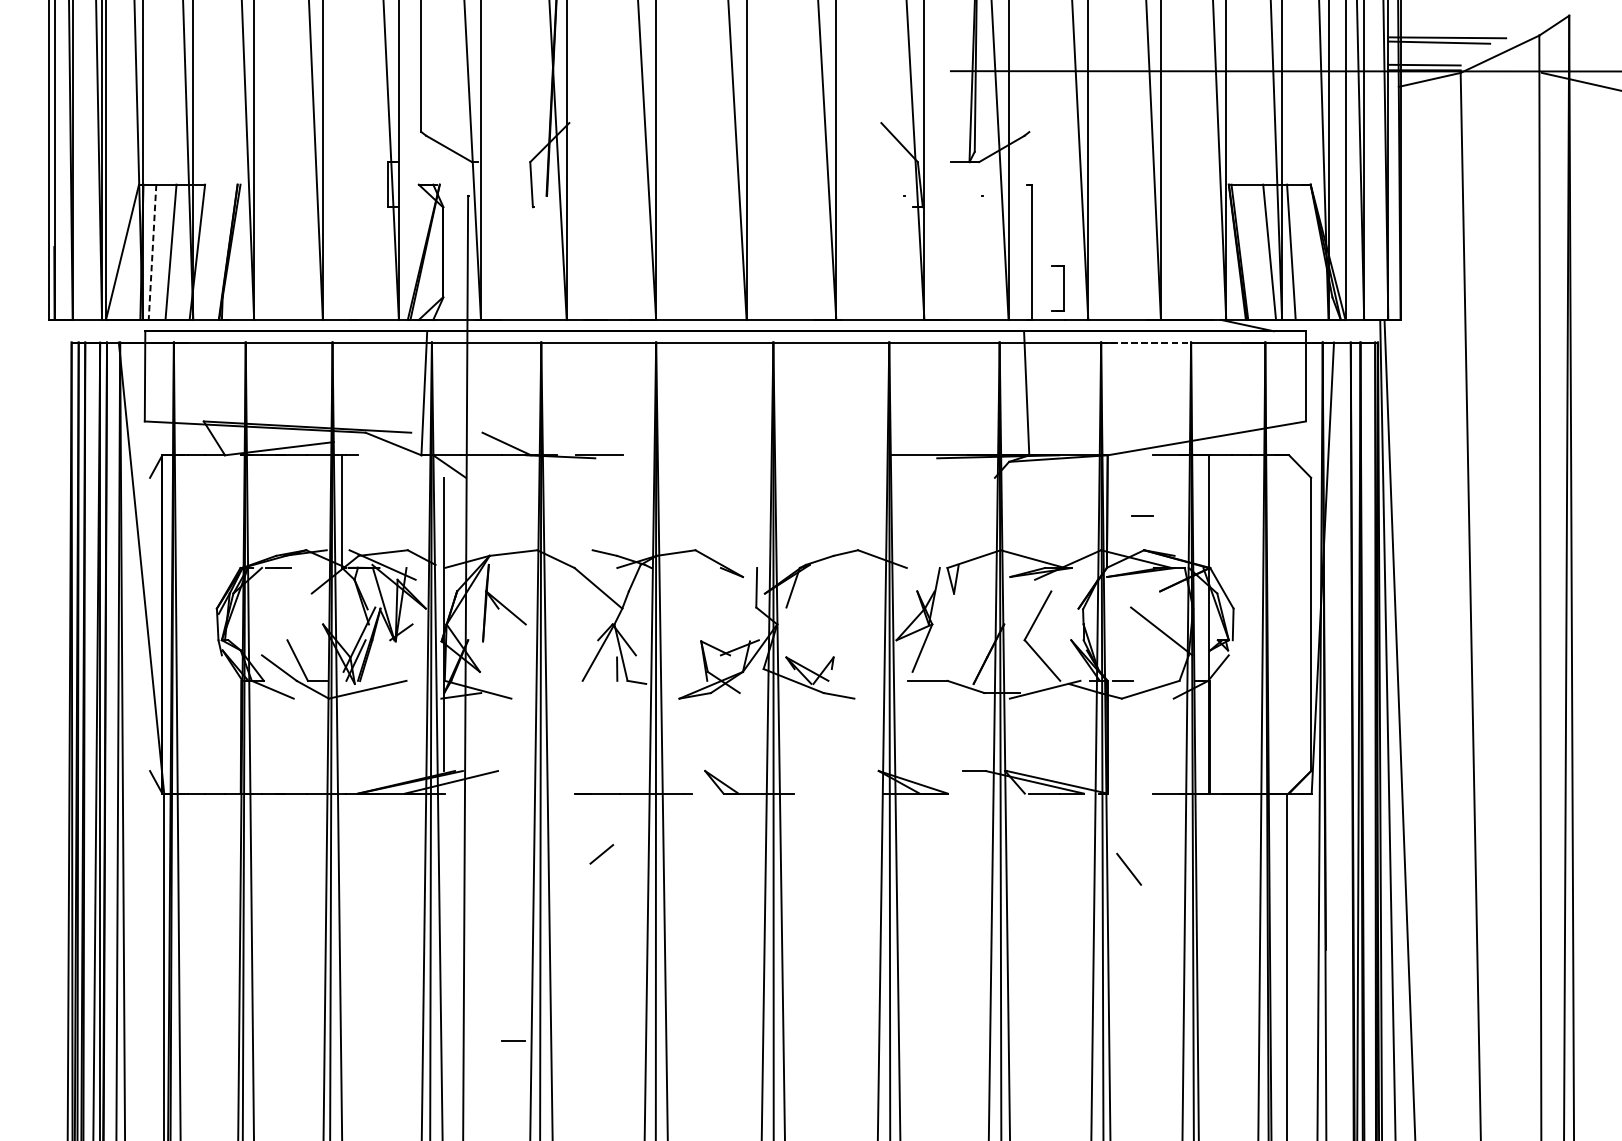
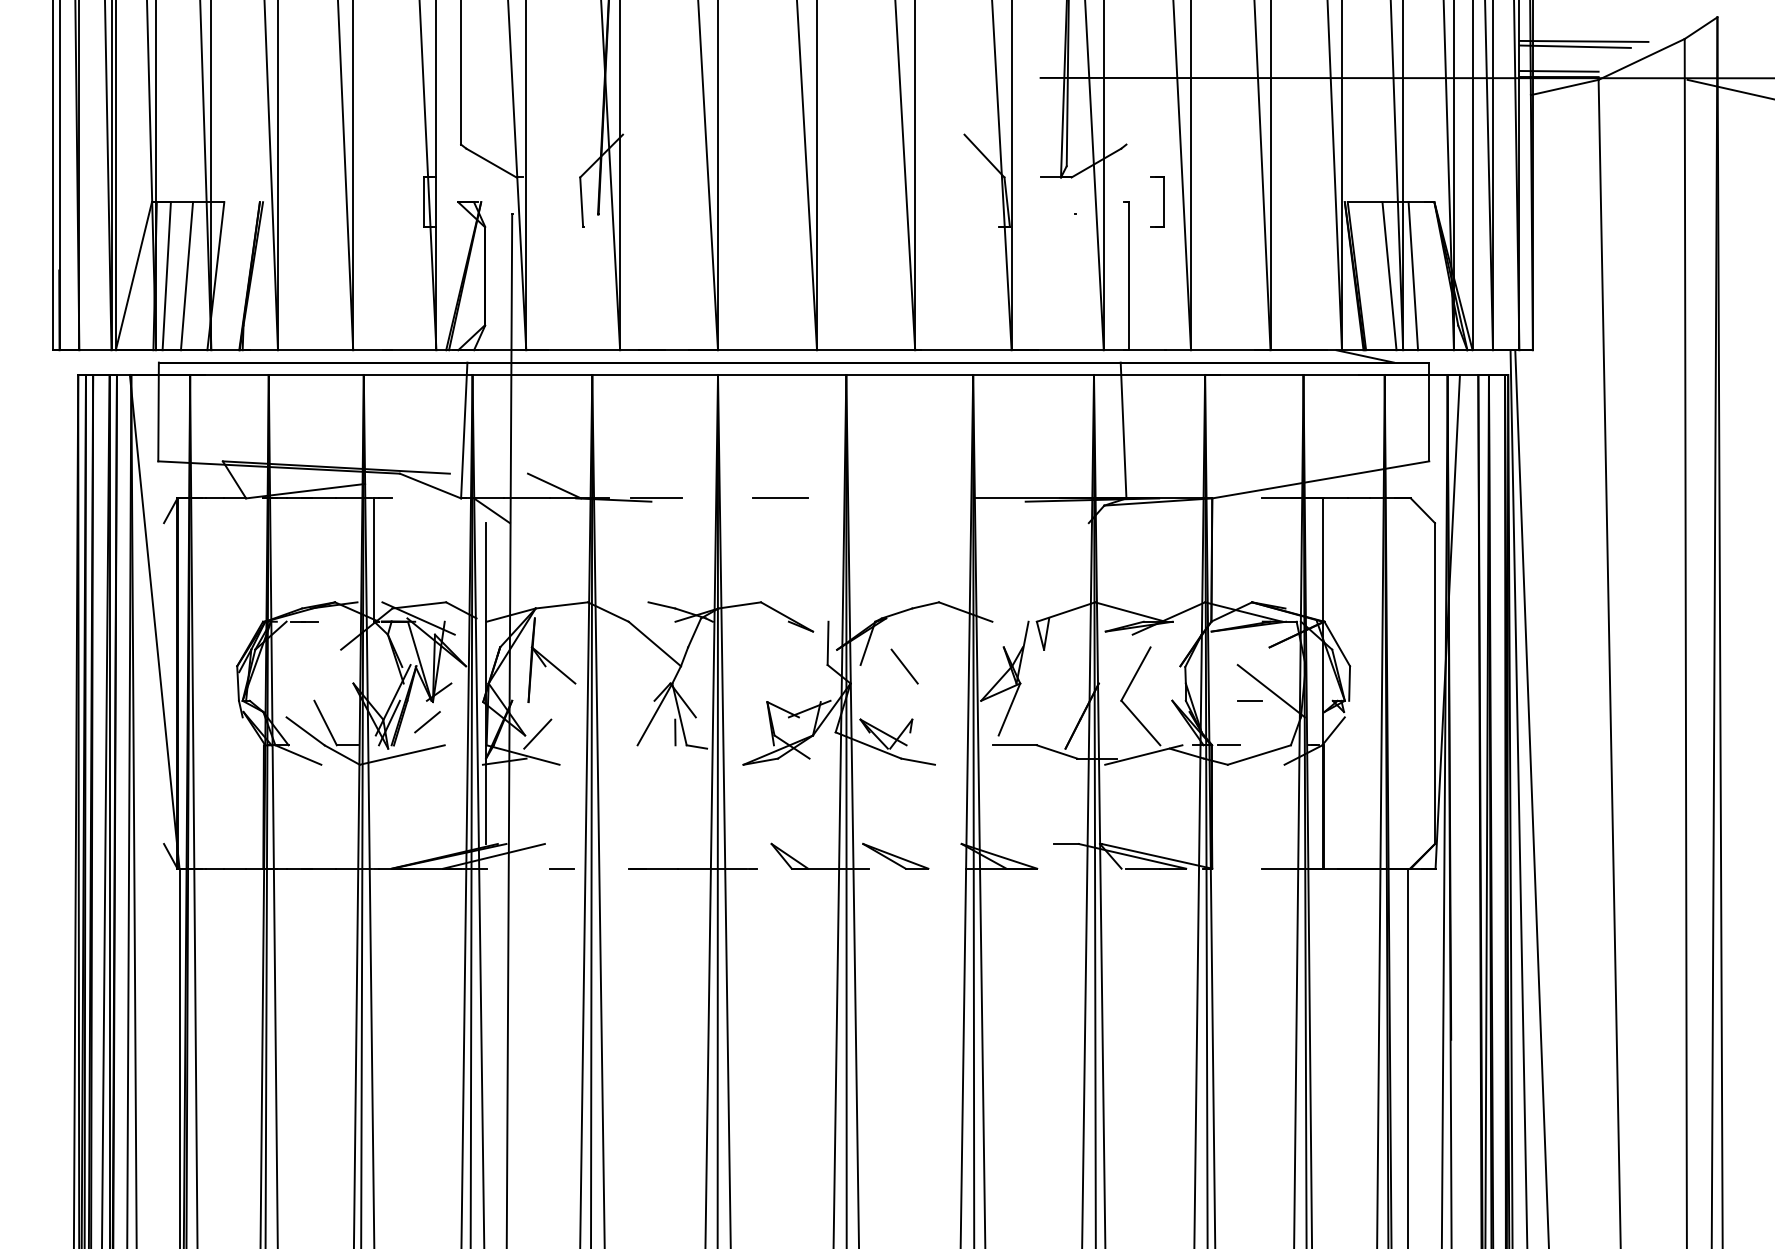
line: (152, 252) -> (166, 276), dashed -> solid
part: (1057, 288) -> (1157, 201), moved
line: (1146, 342) -> (1254, 374), dashed -> solid
line: (713, 455) -> (780, 498), added
line: (1141, 515) -> (1249, 700), moved
line: (491, 670) -> (537, 733), added
part: (818, 781) -> (895, 855), added
line: (601, 854) -> (427, 722), moved
line: (1128, 869) -> (904, 666), moved
line: (513, 1041) -> (561, 868), moved

